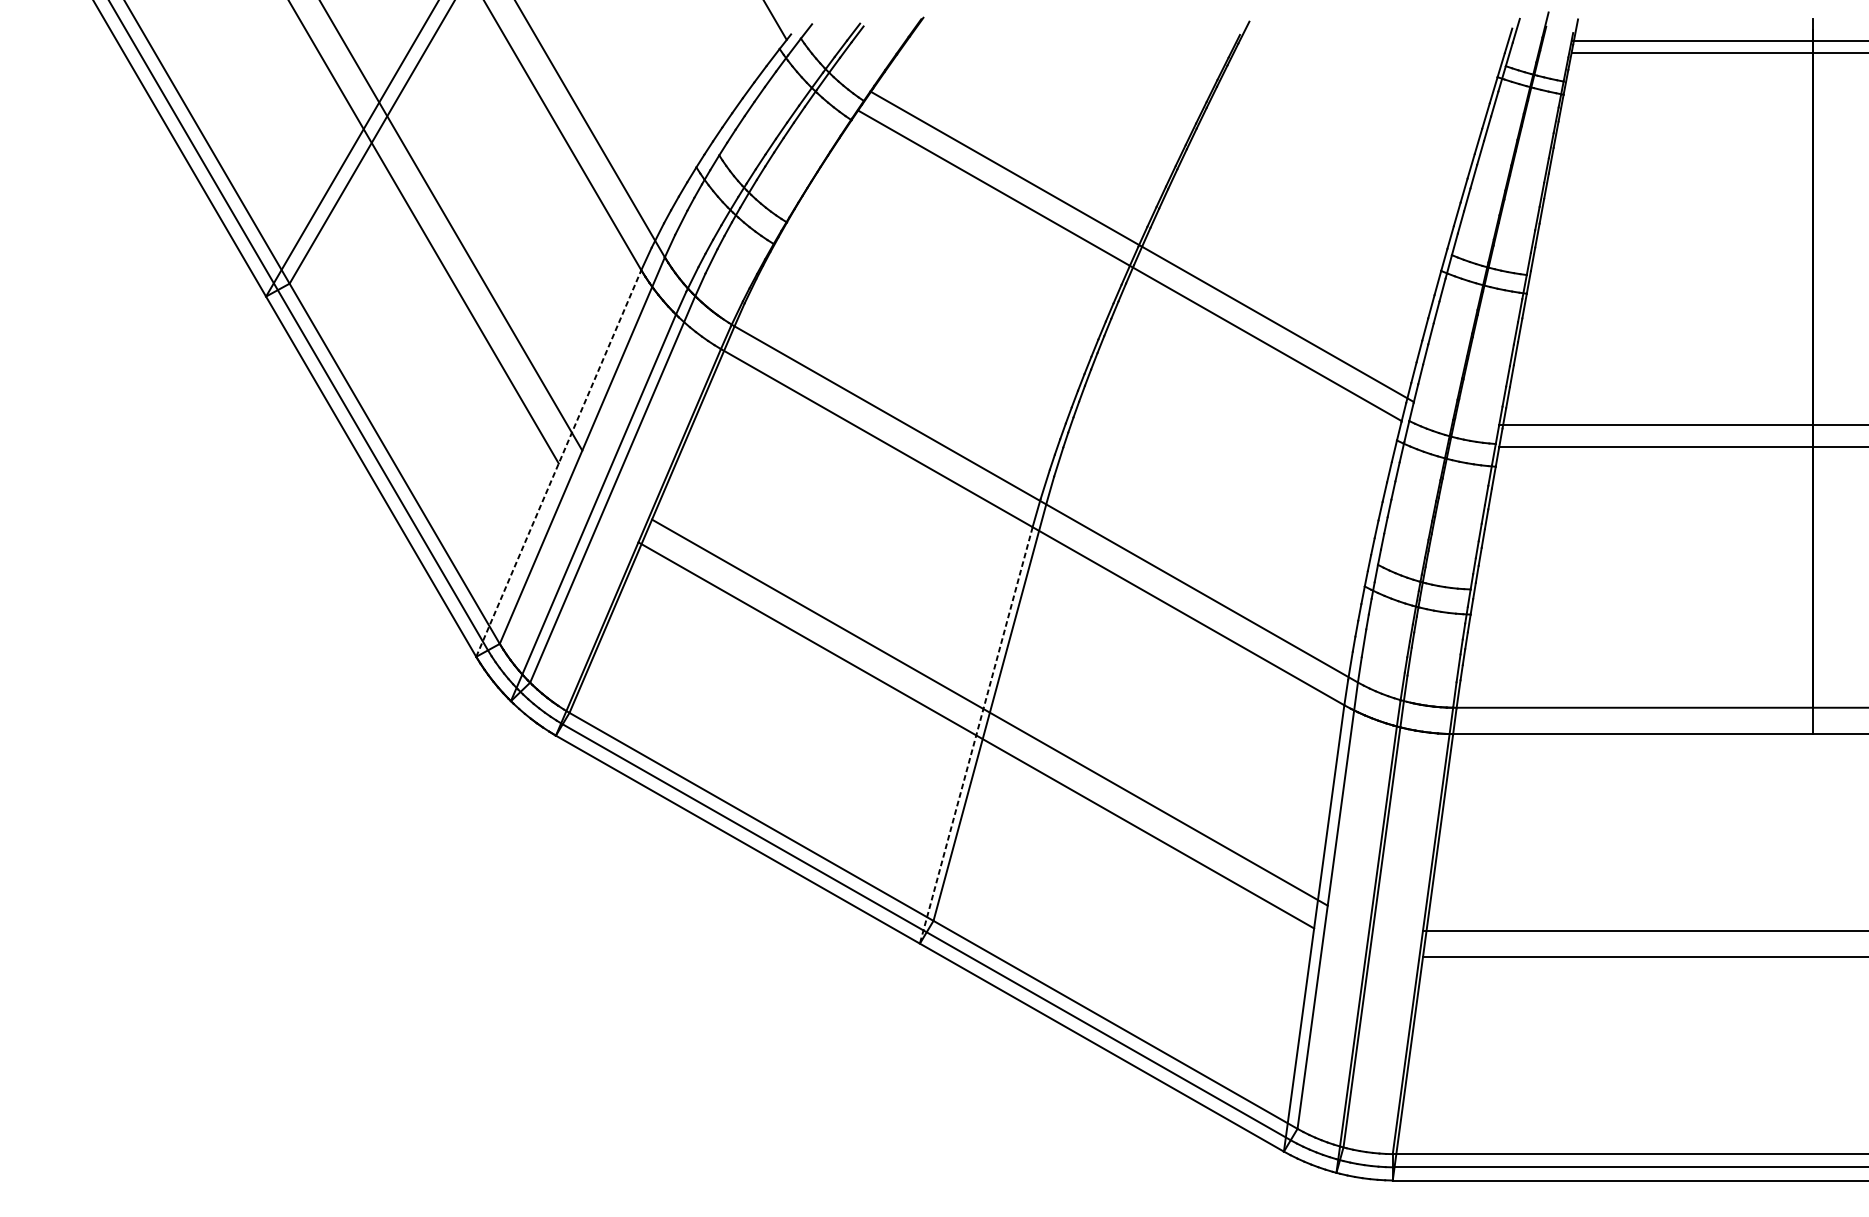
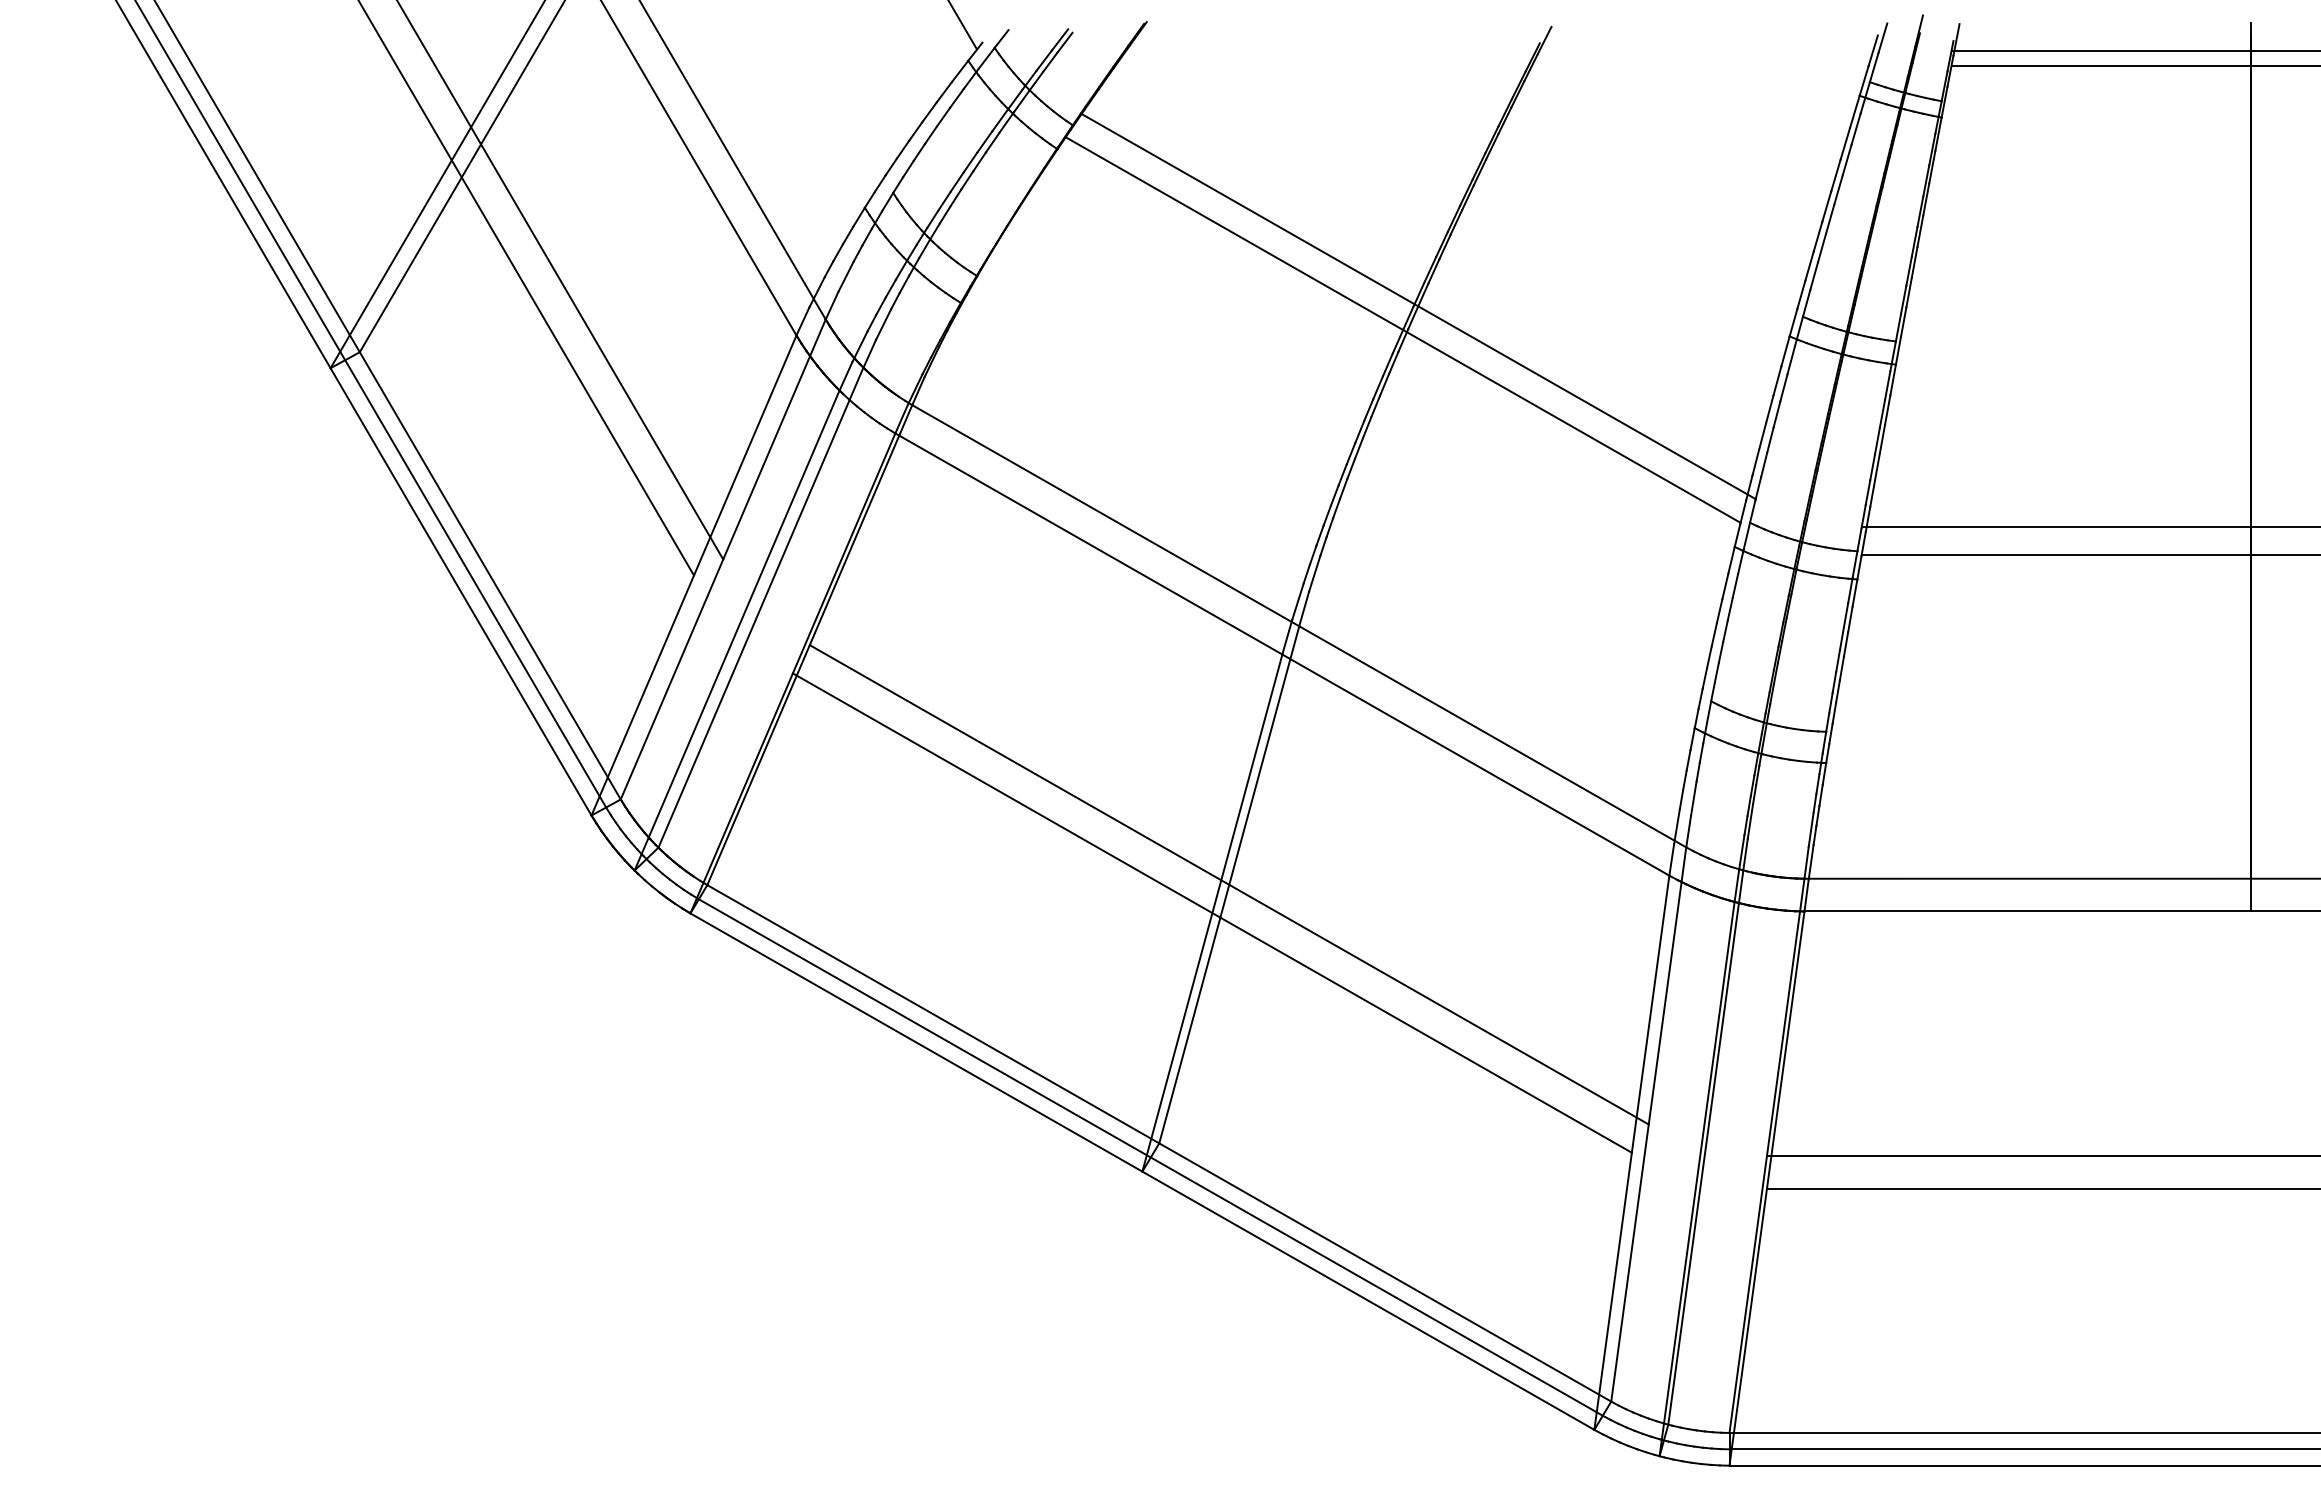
line: (559, 463) -> (694, 575), dashed -> solid
line: (976, 735) -> (1212, 913), dashed -> solid

